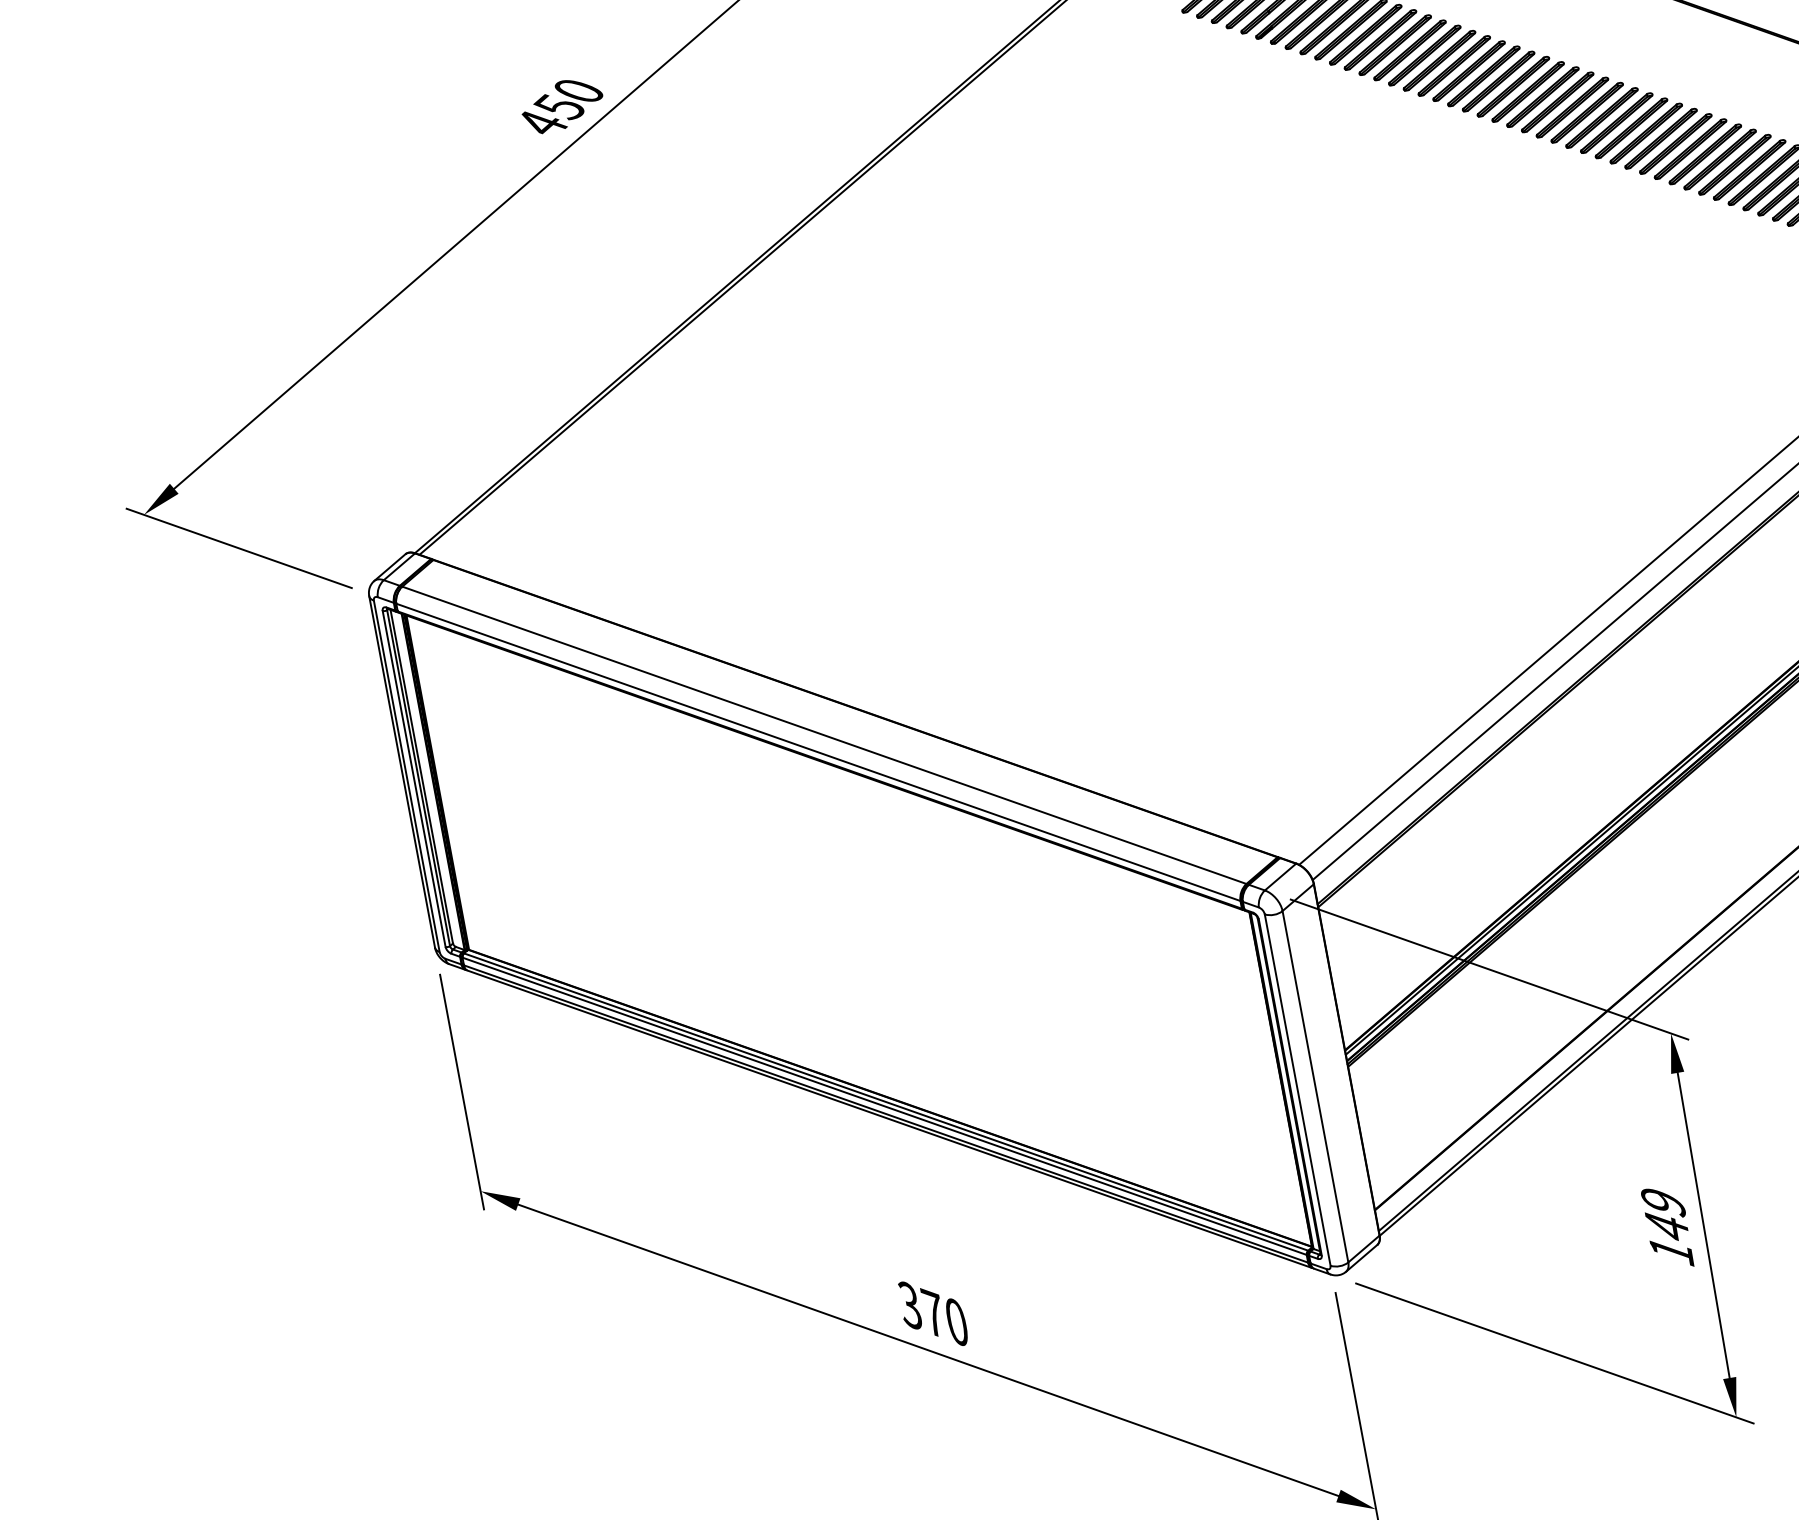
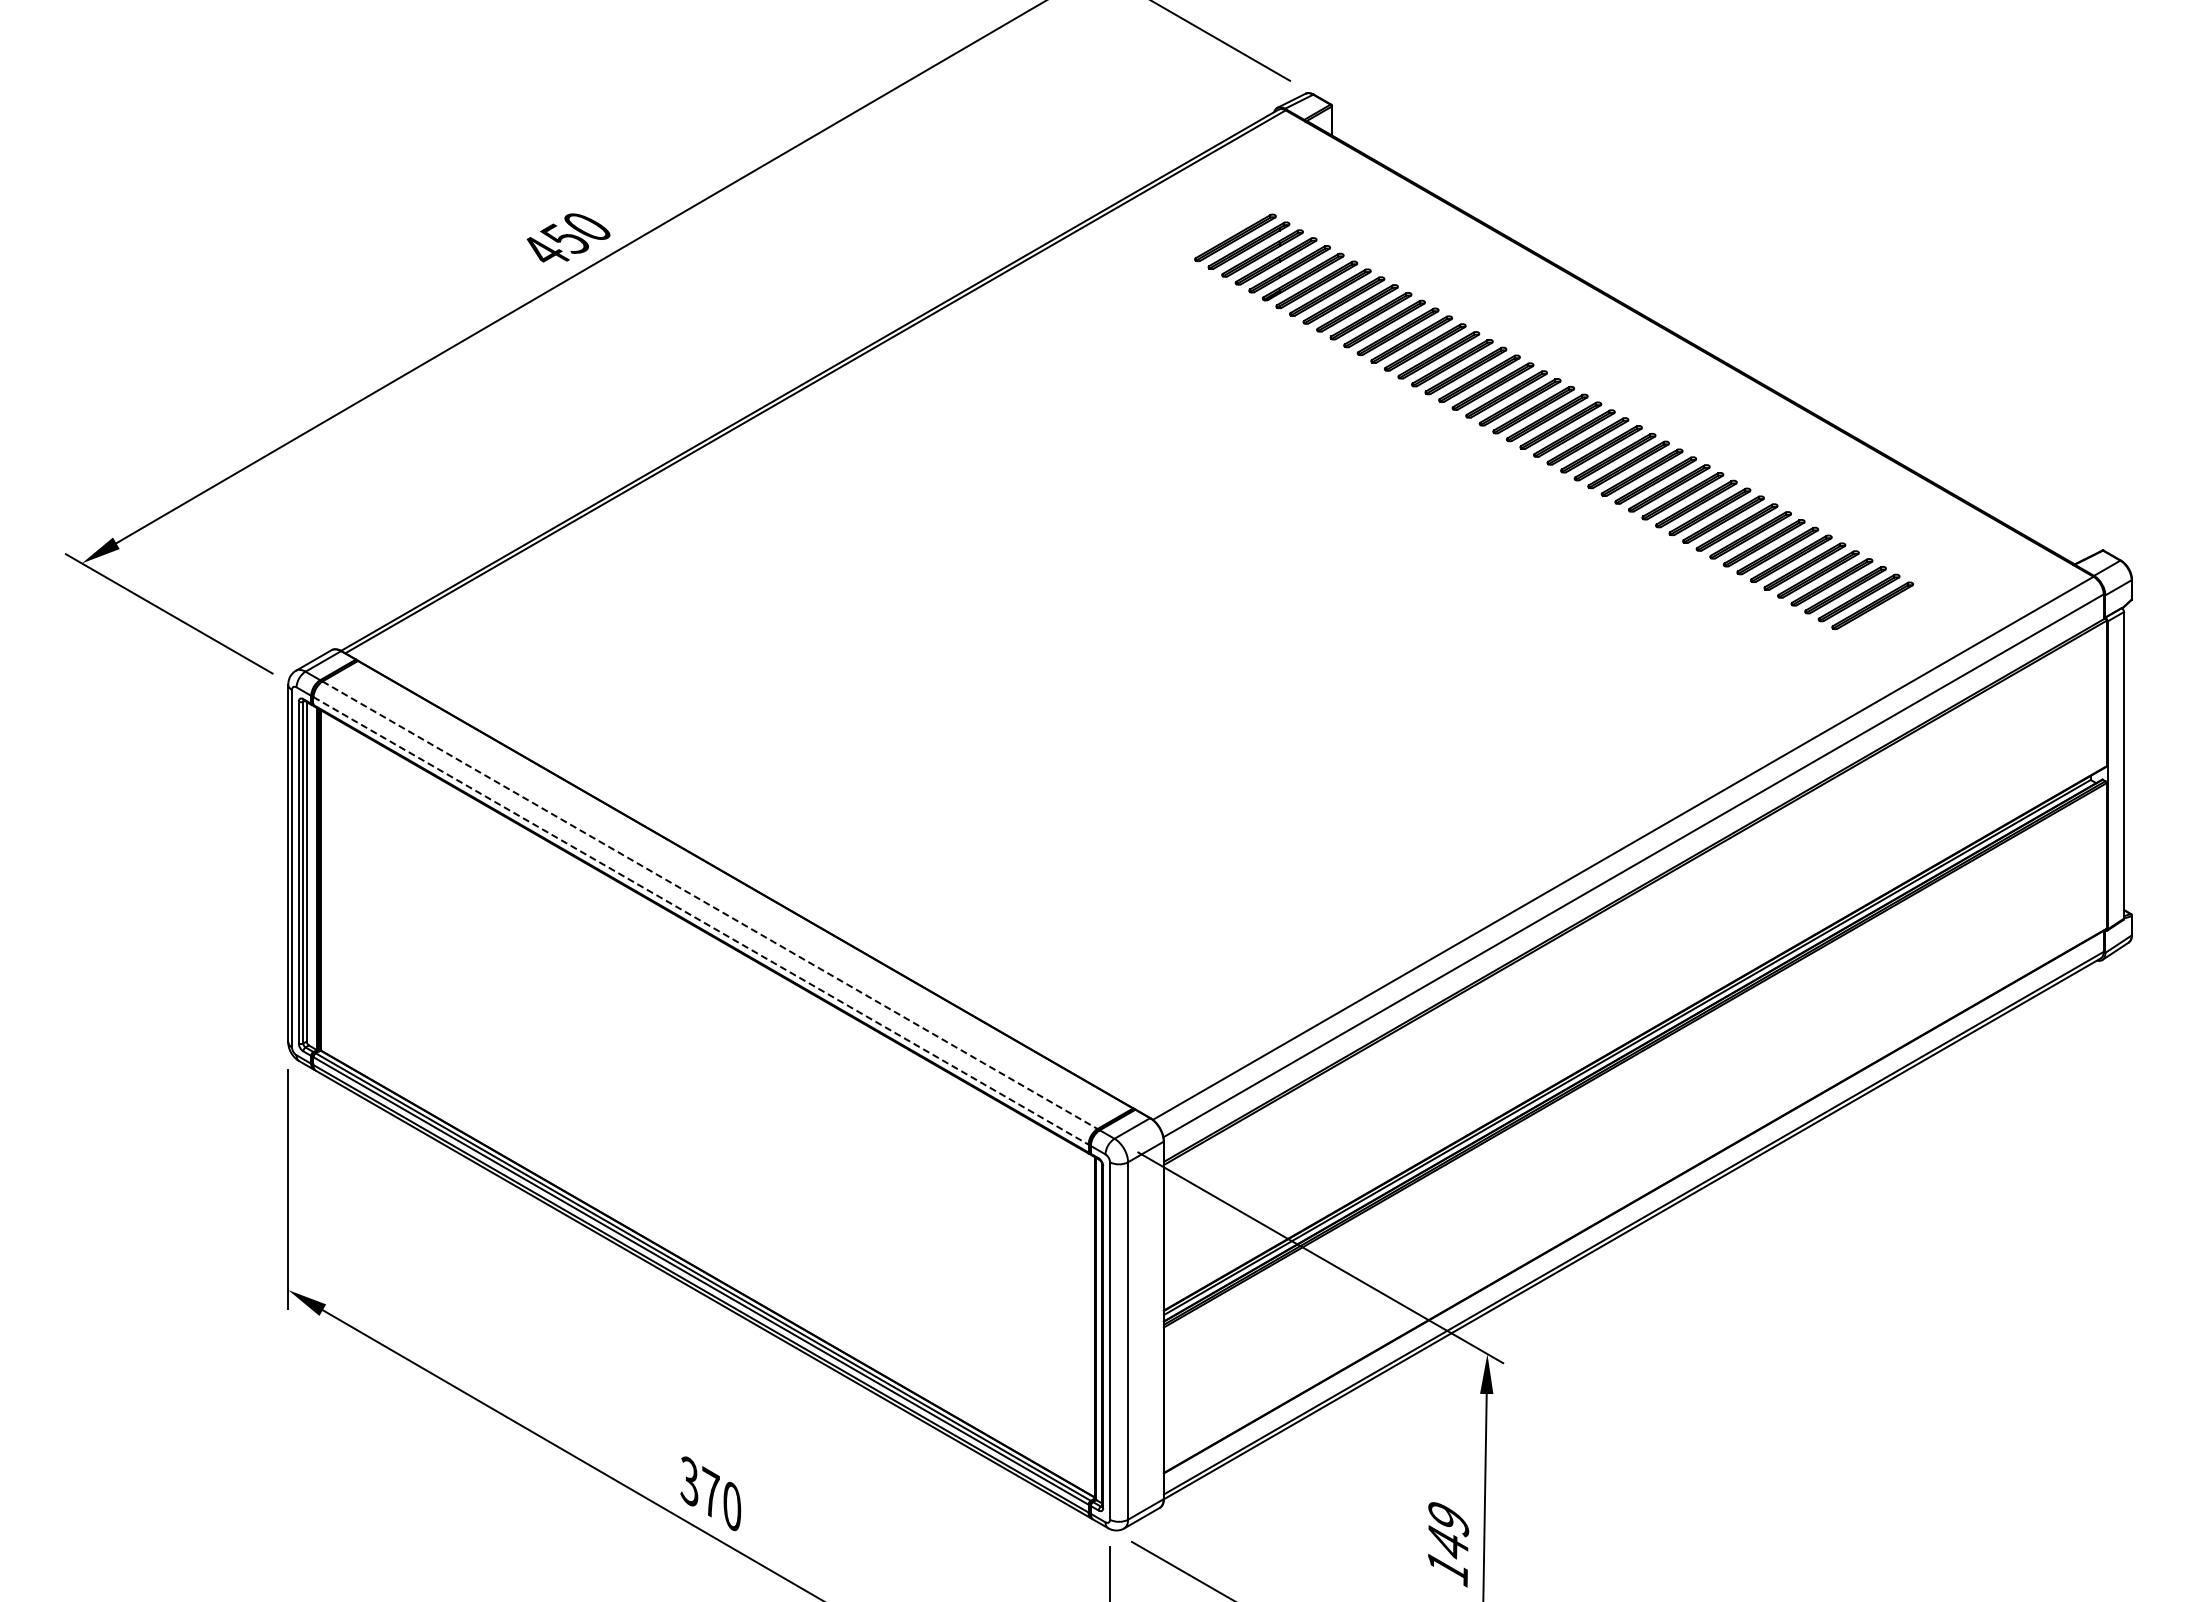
line: (824, 735) -> (710, 905), solid -> dashed
line: (818, 752) -> (701, 921), solid -> dashed

